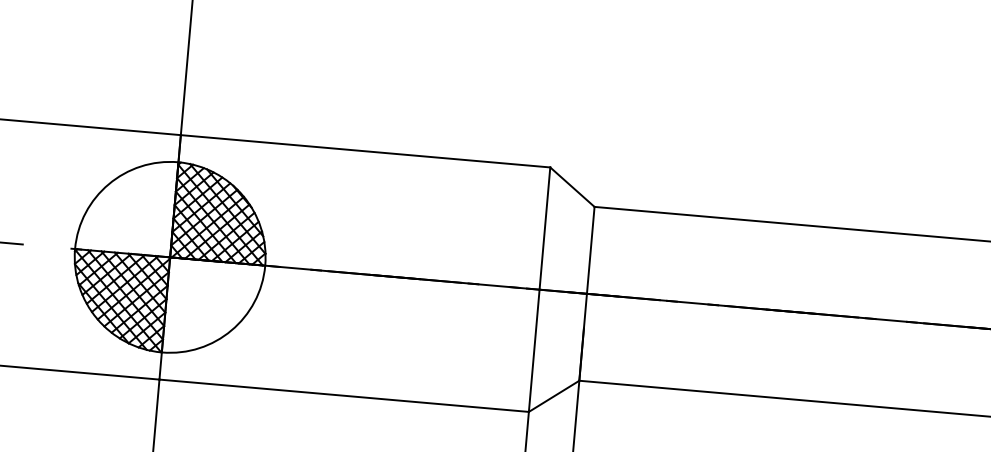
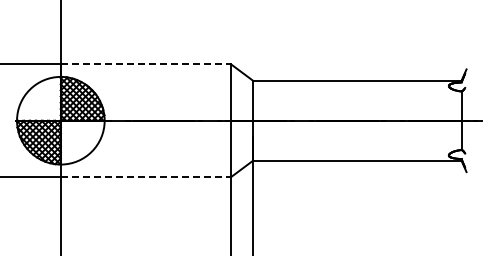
line: (366, 151) -> (146, 64), solid -> dashed
line: (345, 396) -> (146, 177), solid -> dashed

